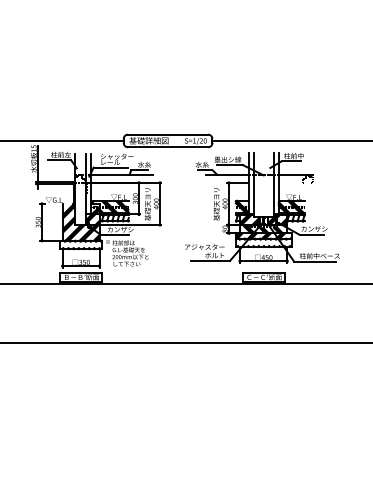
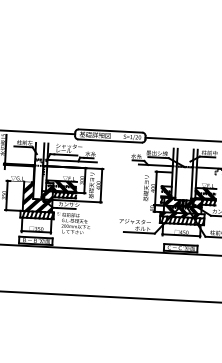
hatch: (264, 242) -> (182, 220), added
hatch: (80, 244) -> (36, 214), added

